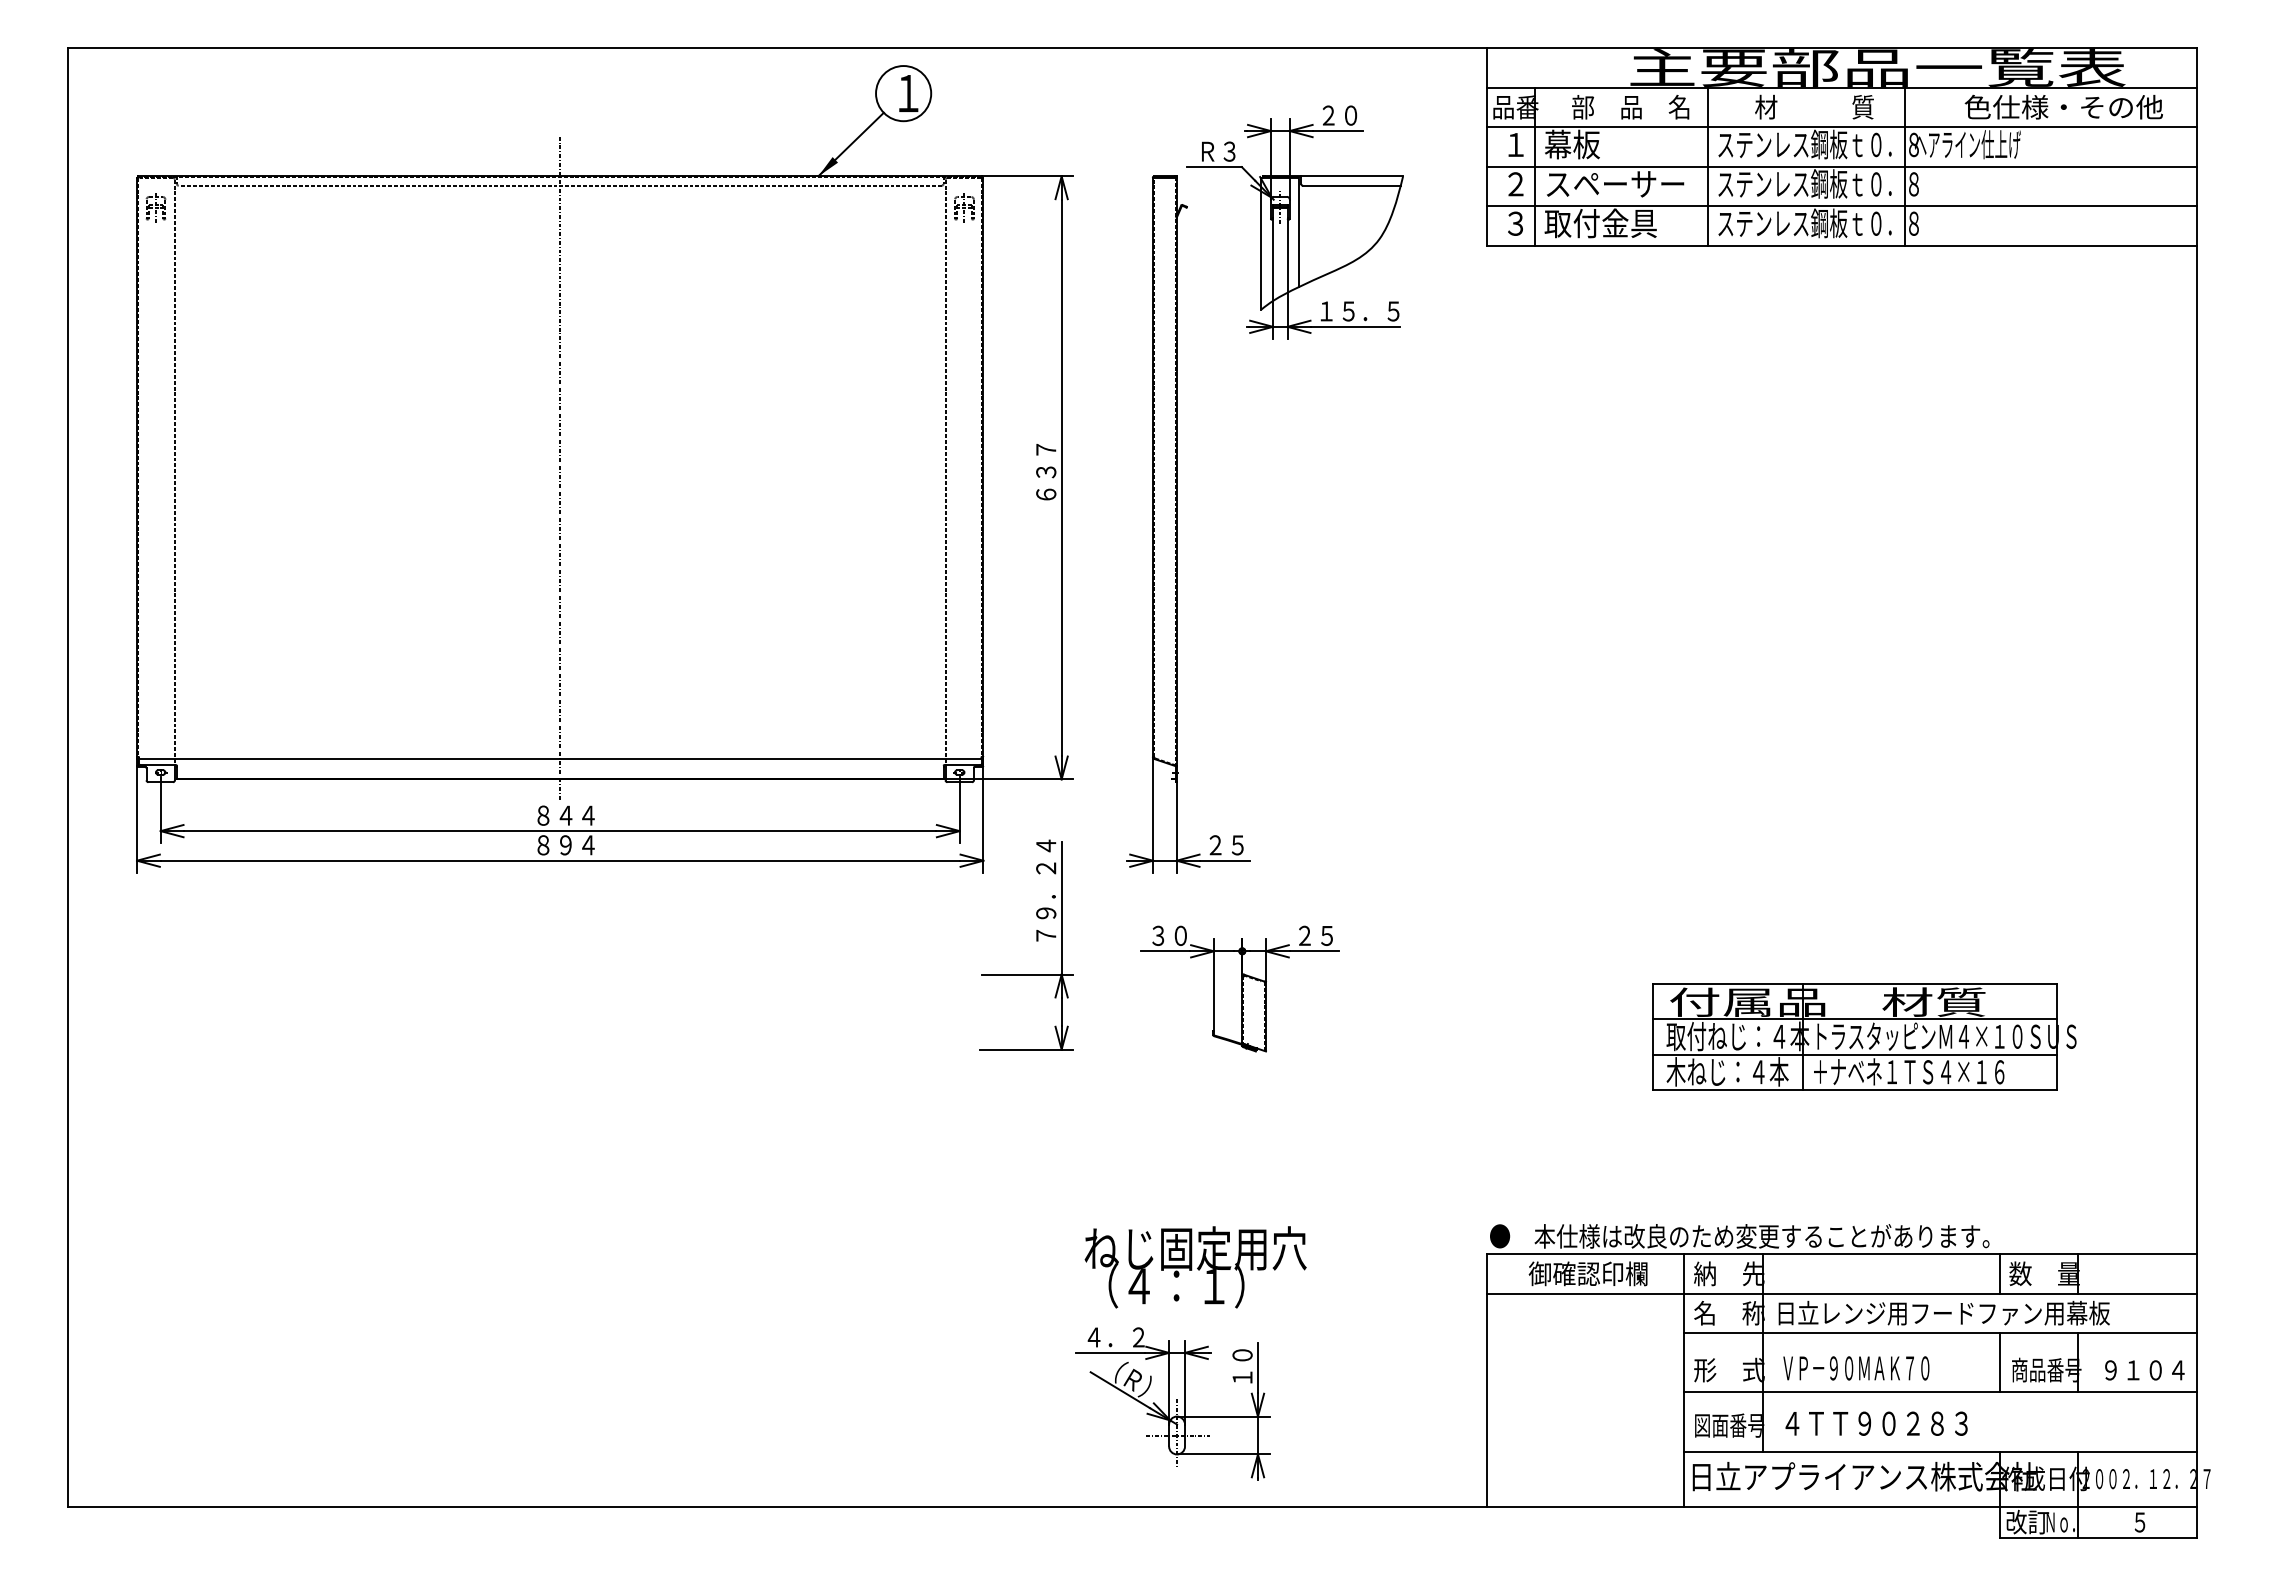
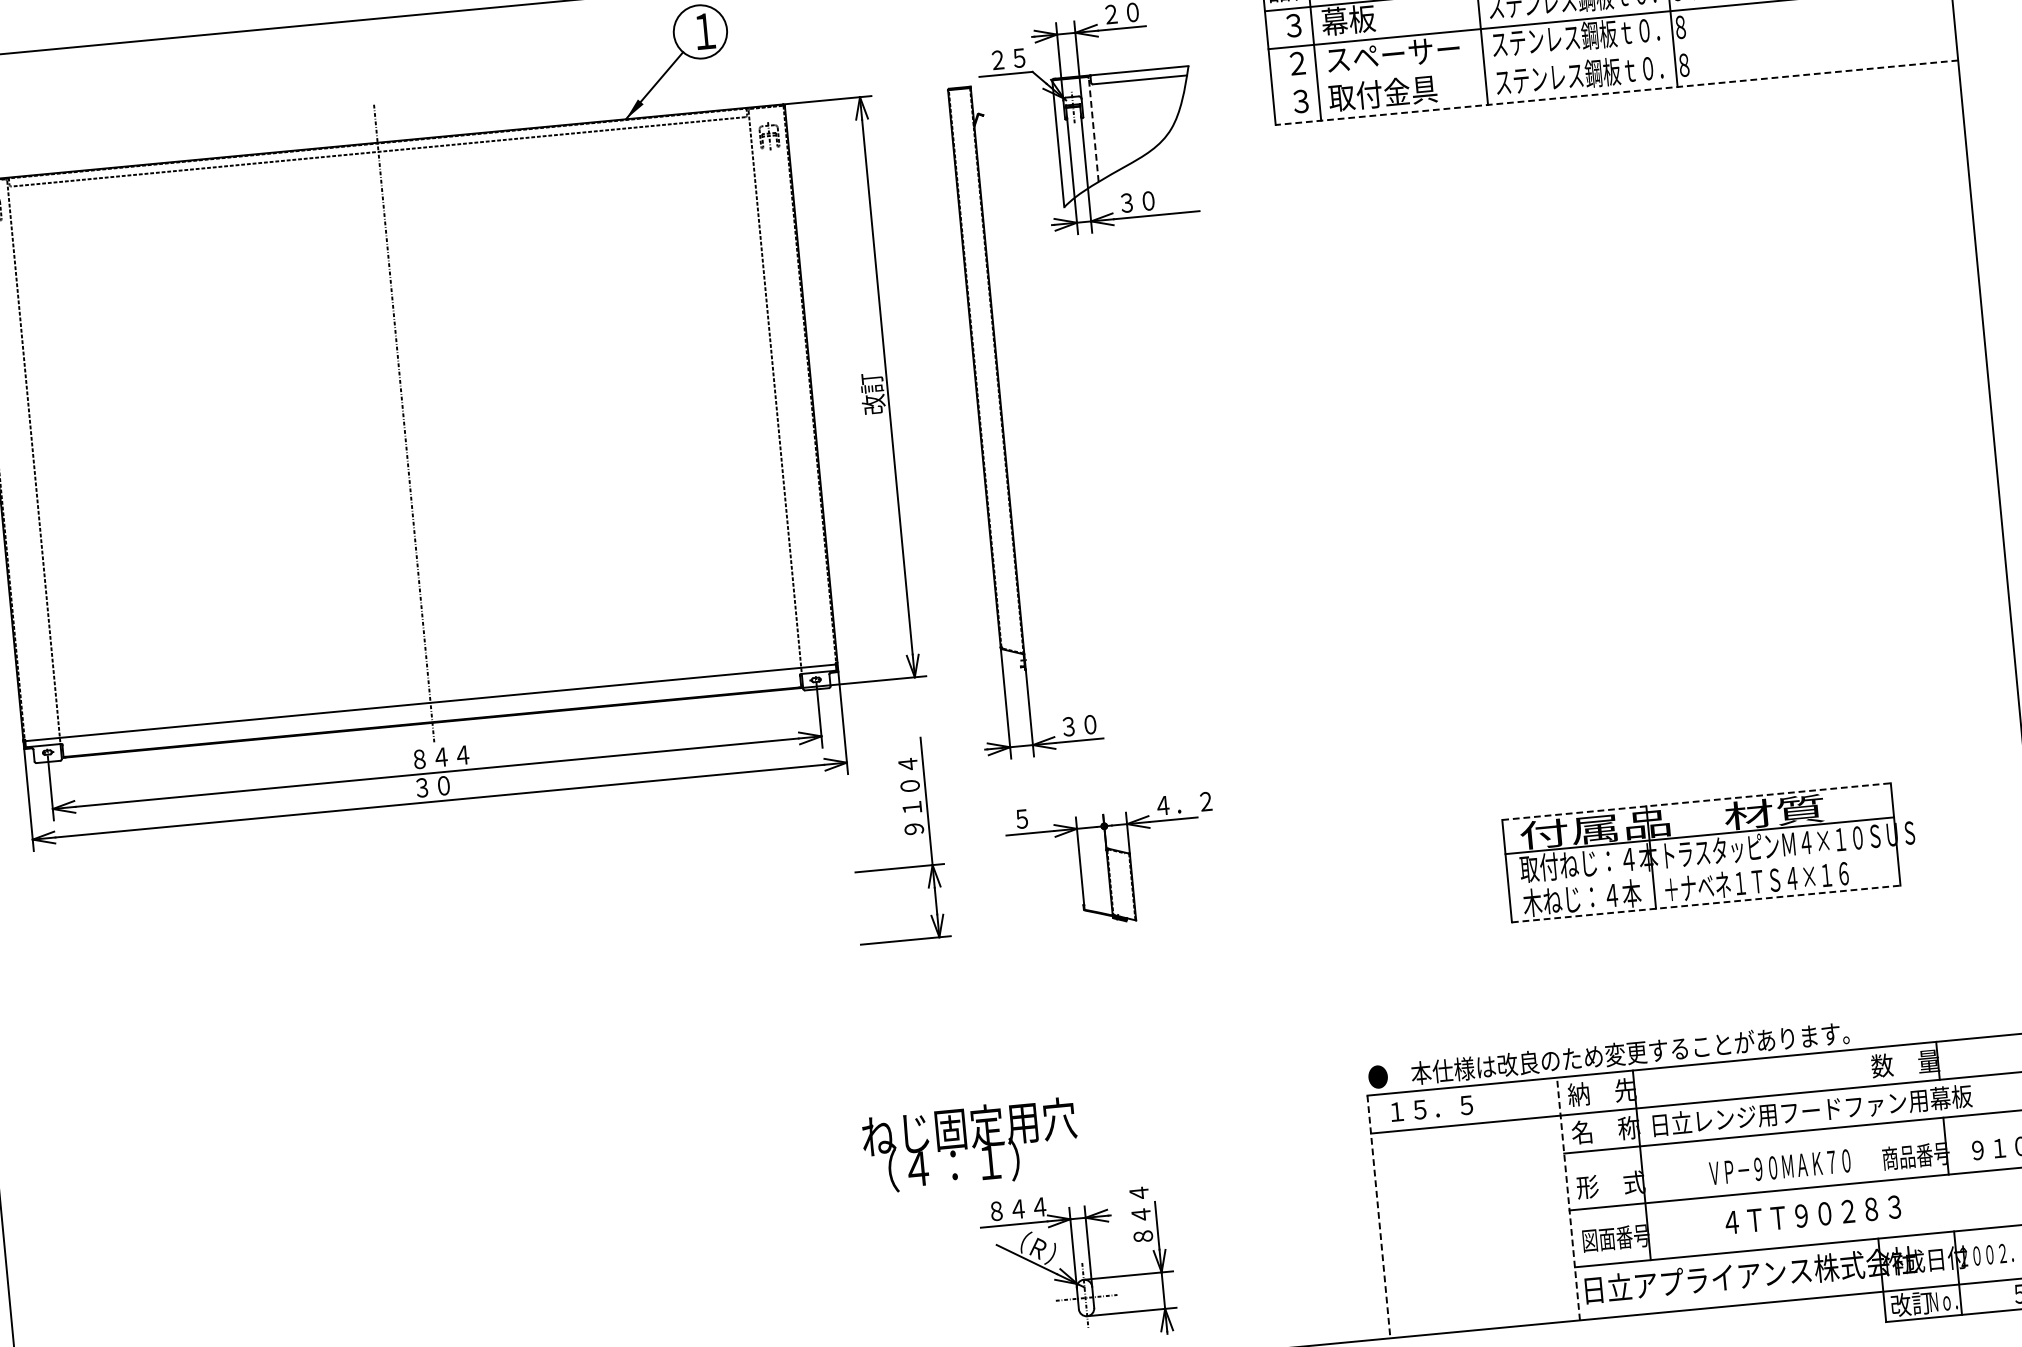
text: (1515, 144) -> (1293, 25), １ -> ３
text: (1218, 151) -> (1008, 59), Ｒ３ -> ２５
line: (1841, 206) -> (1612, 55), removed
line: (1299, 233) -> (1094, 130), solid -> dashed
line: (1841, 245) -> (1616, 92), solid -> dashed
text: (1359, 311) -> (1158, 200), １５．５ -> ３０
text: (1045, 473) -> (871, 384), ６３７ -> 改訂
text: (565, 845) -> (443, 786), ８９４ -> ３０
text: (1226, 845) -> (1079, 725), ２５ -> ３０
text: (1046, 890) -> (910, 785), ７９．２４ -> ９１０４
text: (1169, 935) -> (1032, 817), ３０ -> ５
text: (1326, 935) -> (1183, 803), ２５ -> ４．２
line: (1854, 983) -> (1696, 801), solid -> dashed
line: (1854, 1054) -> (1702, 869), removed
line: (1854, 1090) -> (1705, 904), solid -> dashed
text: (1195, 1267) -> (970, 1145), moved
text: (1578, 1273) -> (1457, 1105), 御確認印欄 -> １５．５
line: (1999, 1273) -> (1862, 1067), removed
text: (1116, 1337) -> (1018, 1209), ４．２ -> ８４４
text: (1242, 1354) -> (1141, 1214), １０ -> ８４４
line: (1999, 1362) -> (1870, 1152), removed
text: (1856, 1368) -> (1780, 1167), moved
line: (1684, 1380) -> (1568, 1198), solid -> dashed
line: (1487, 1381) -> (1379, 1217), solid -> dashed
text: (1876, 1423) -> (1812, 1214), moved

